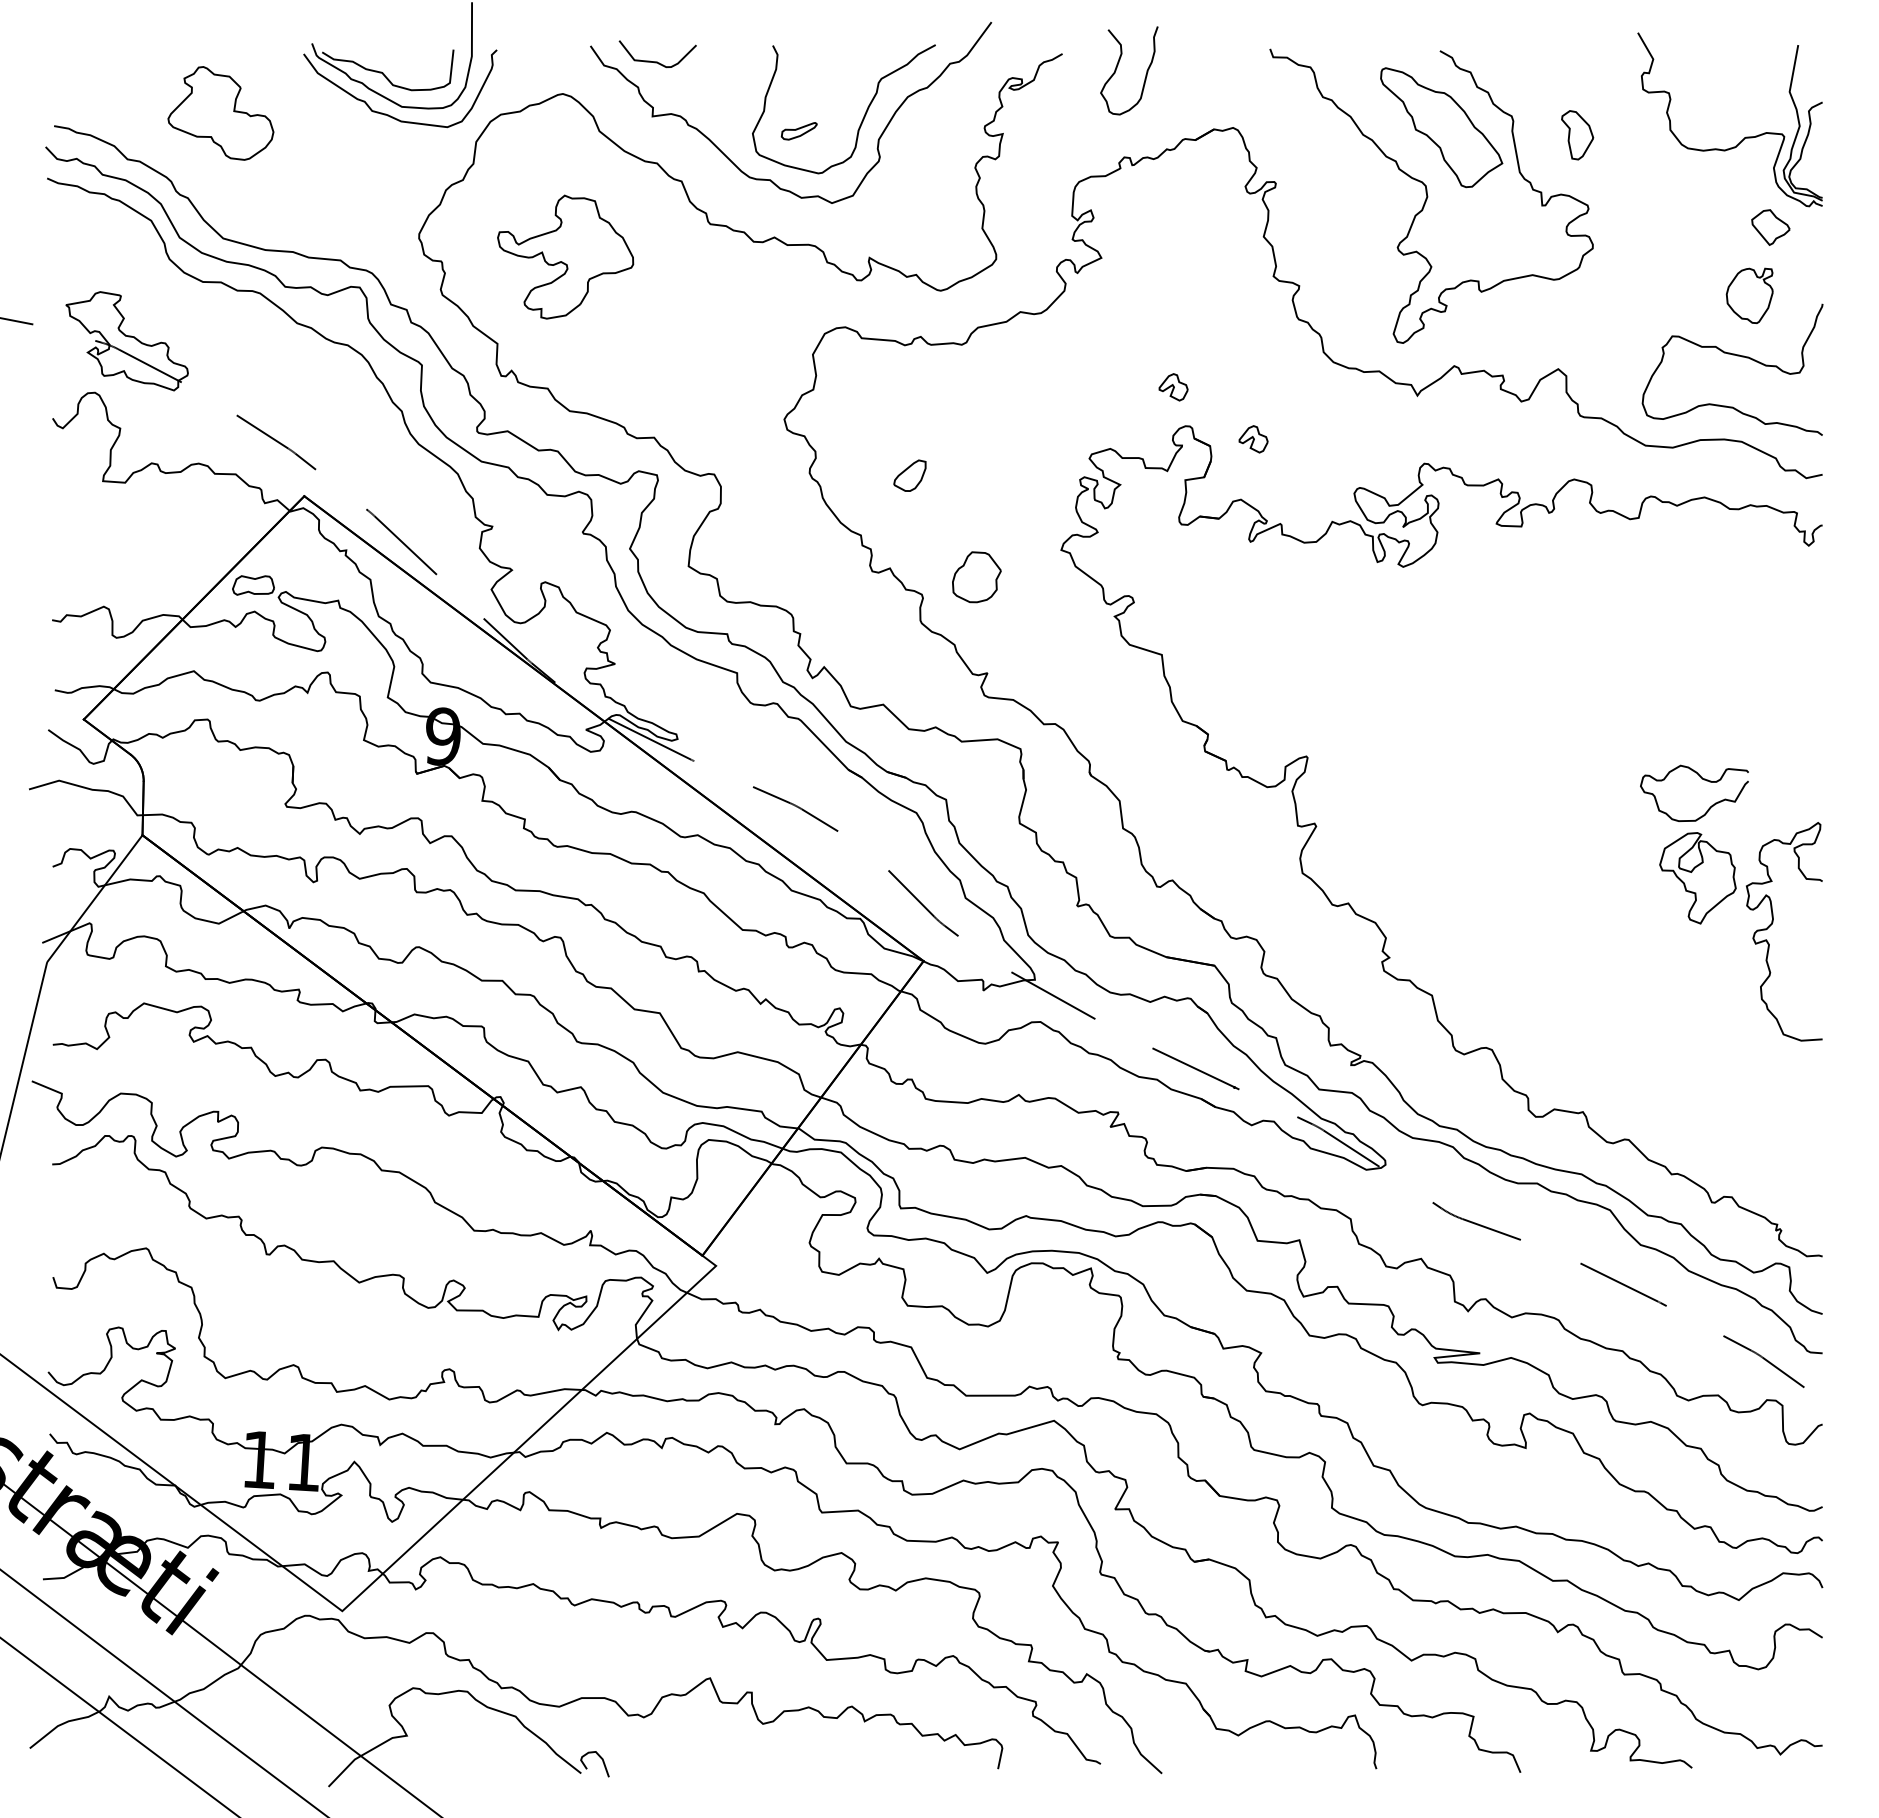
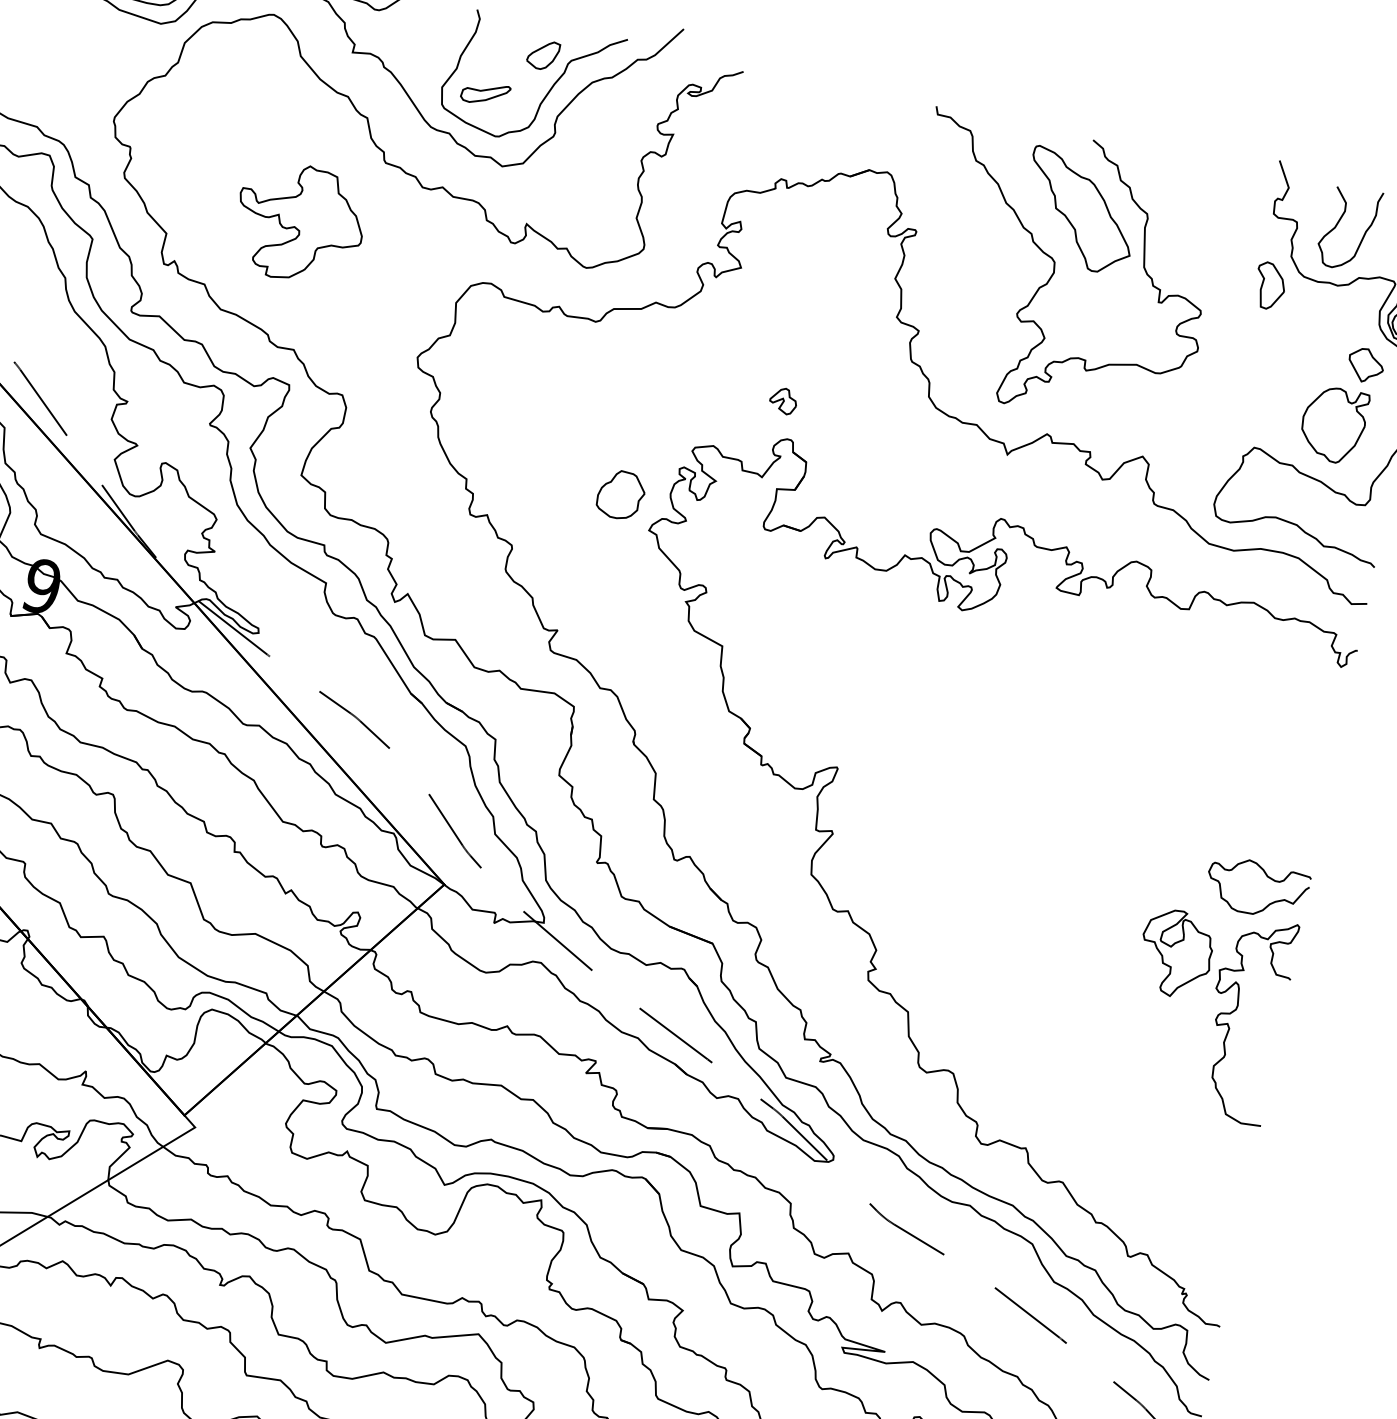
curve: (1118, 65) -> (1339, 221), moved
part: (799, 131) -> (485, 94), size x1.43
part: (1577, 135) -> (1269, 286), moved
part: (565, 256) -> (299, 222), moved
part: (1749, 295) -> (1333, 424), size x1.43
part: (1253, 439) -> (847, 464), removed
part: (909, 475) -> (542, 54), moved
part: (976, 577) -> (620, 495), moved
curve: (1702, 779) -> (1267, 877), moved

